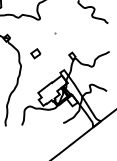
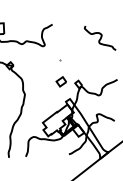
part: (35, 53) -> (60, 81), moved

